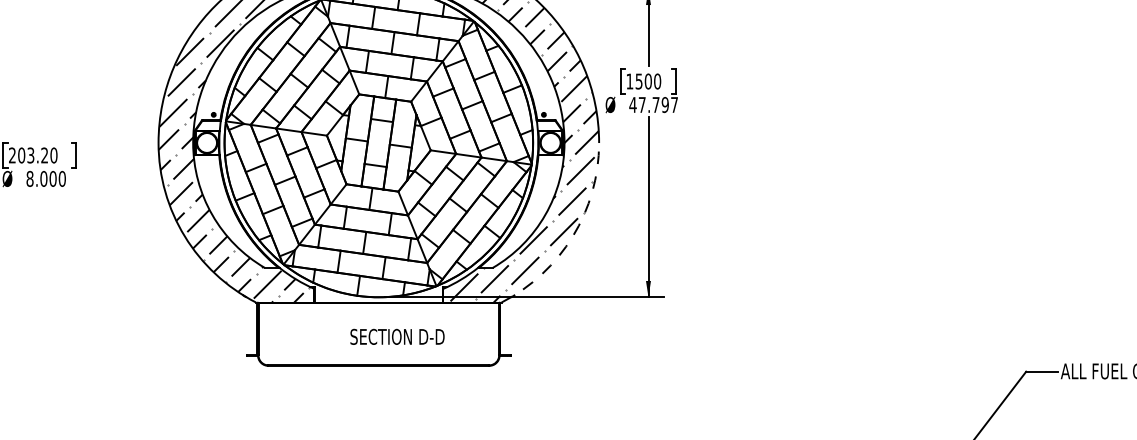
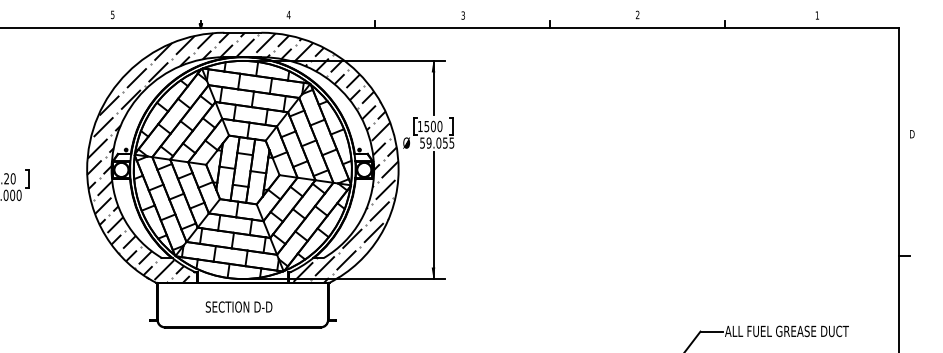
text: (652, 104) -> (436, 142), 47.797 -> 59.055
arc: (573, 237) -> (380, 236), dashed -> solid
text: (396, 336) -> (238, 306), moved

